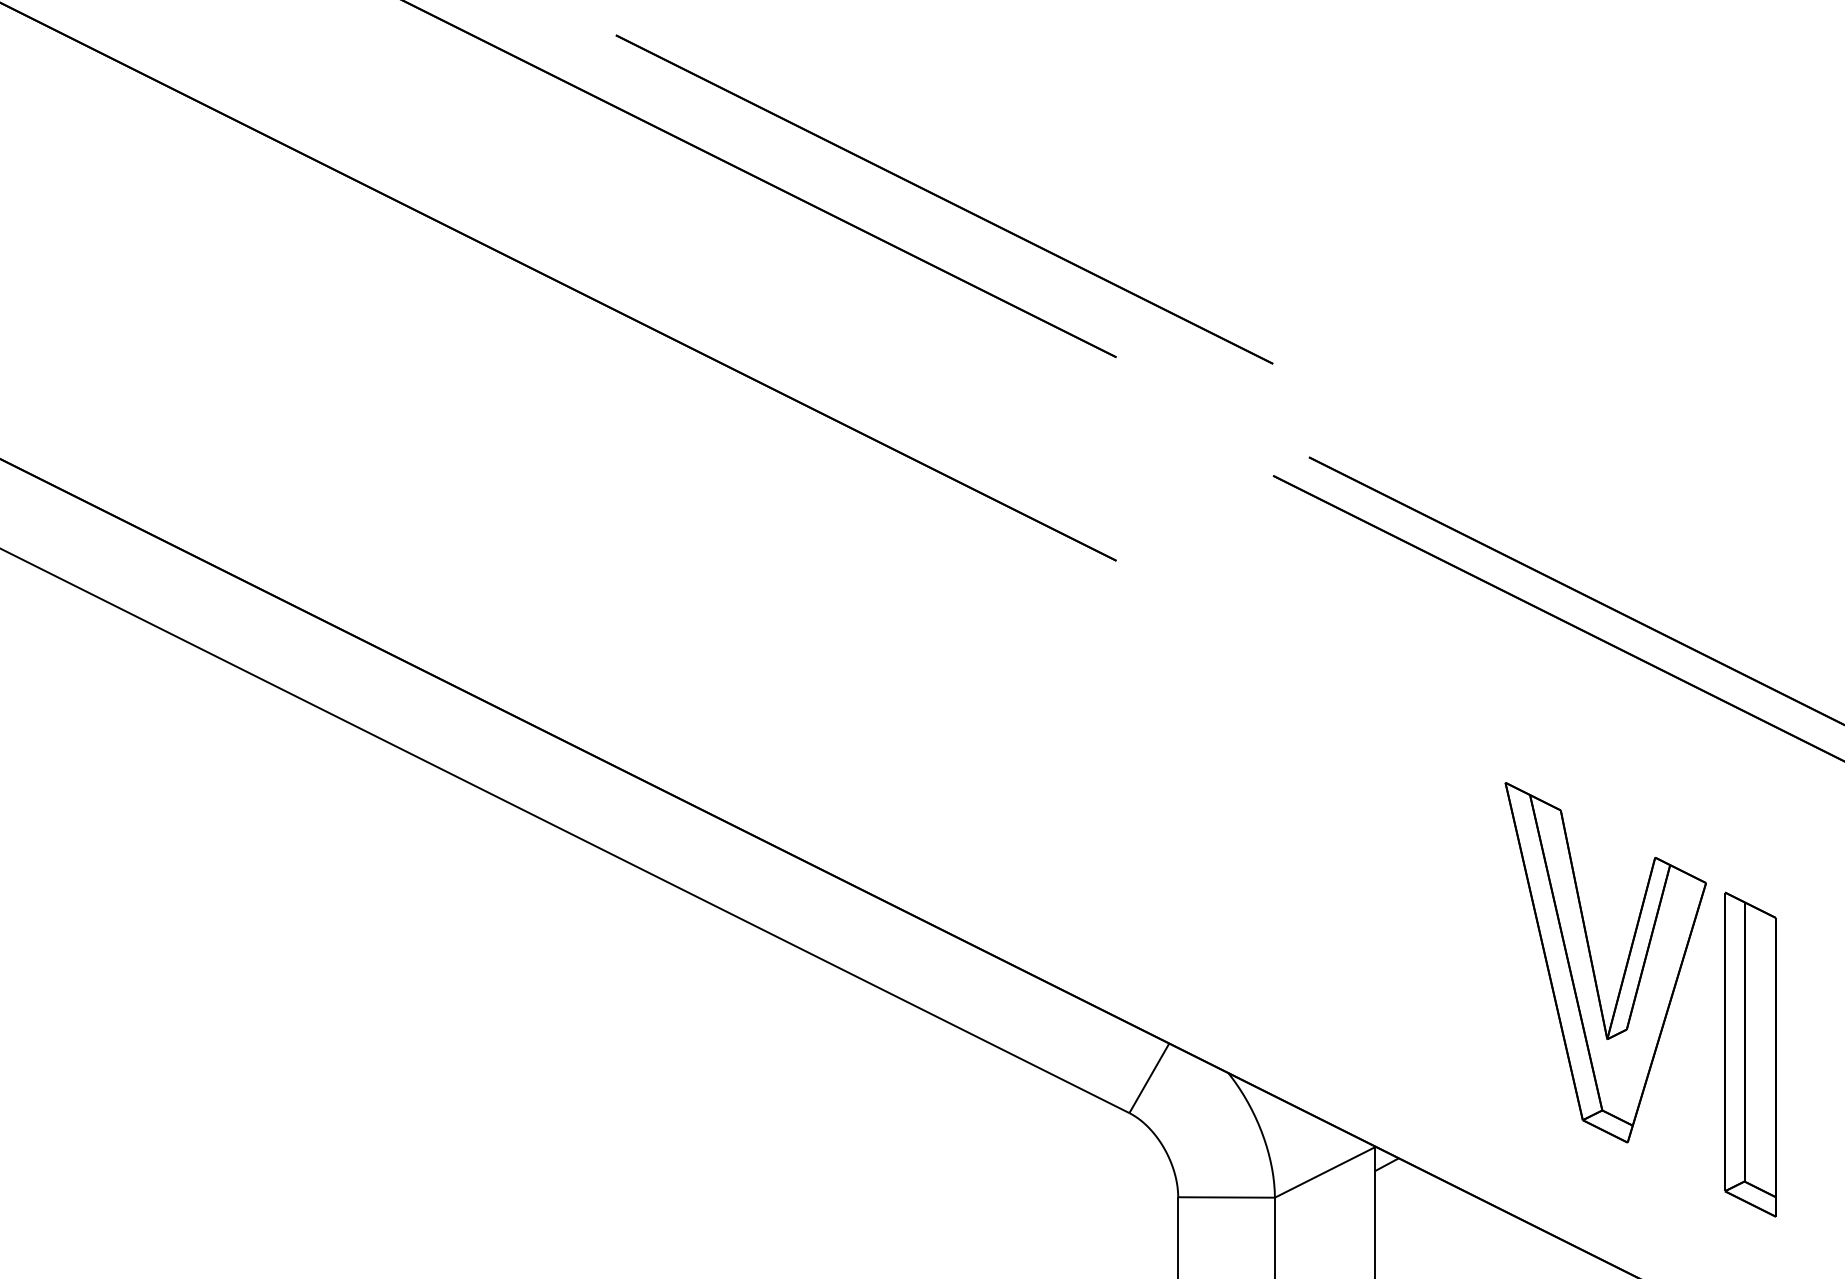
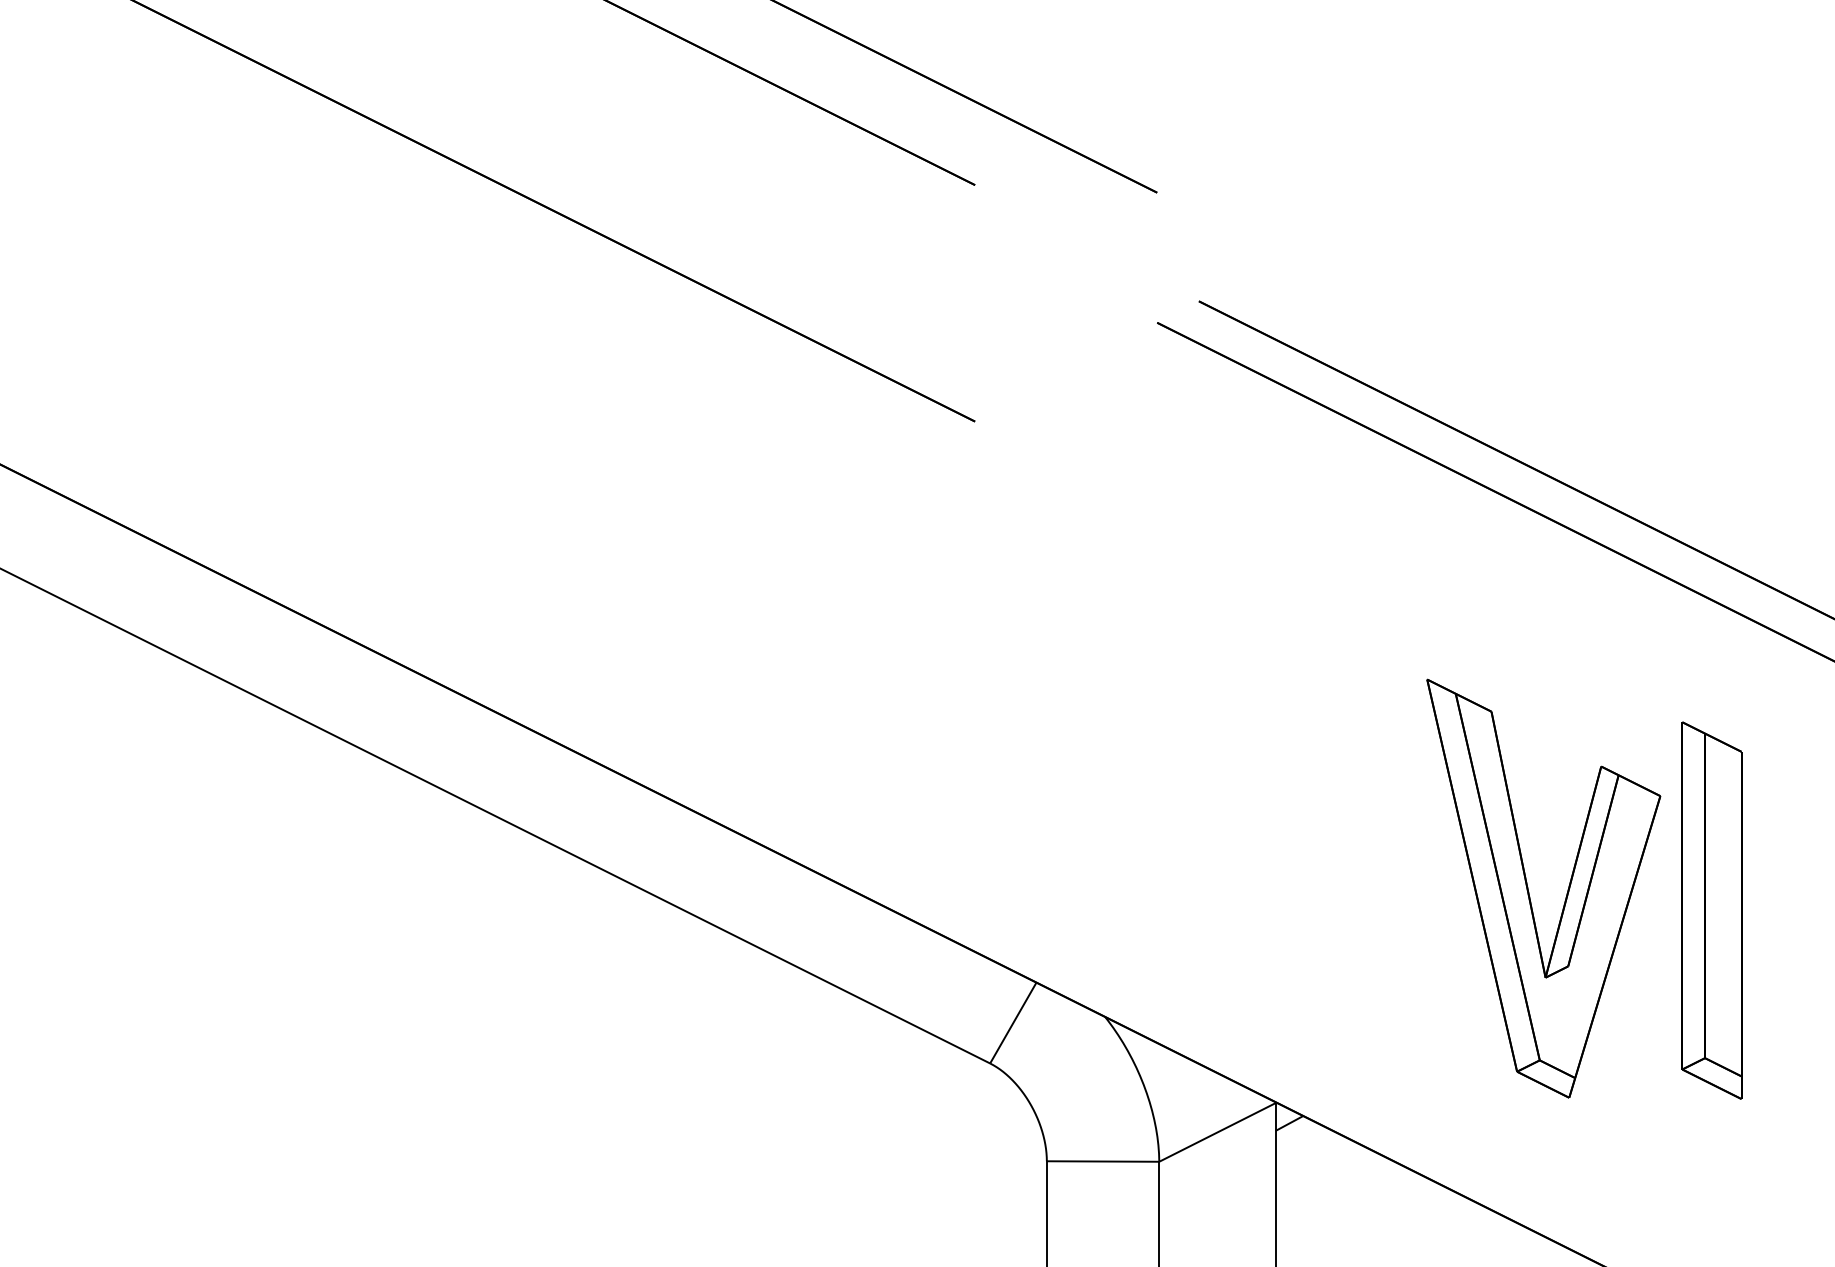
part: (1750, 1054) -> (1711, 910), moved

